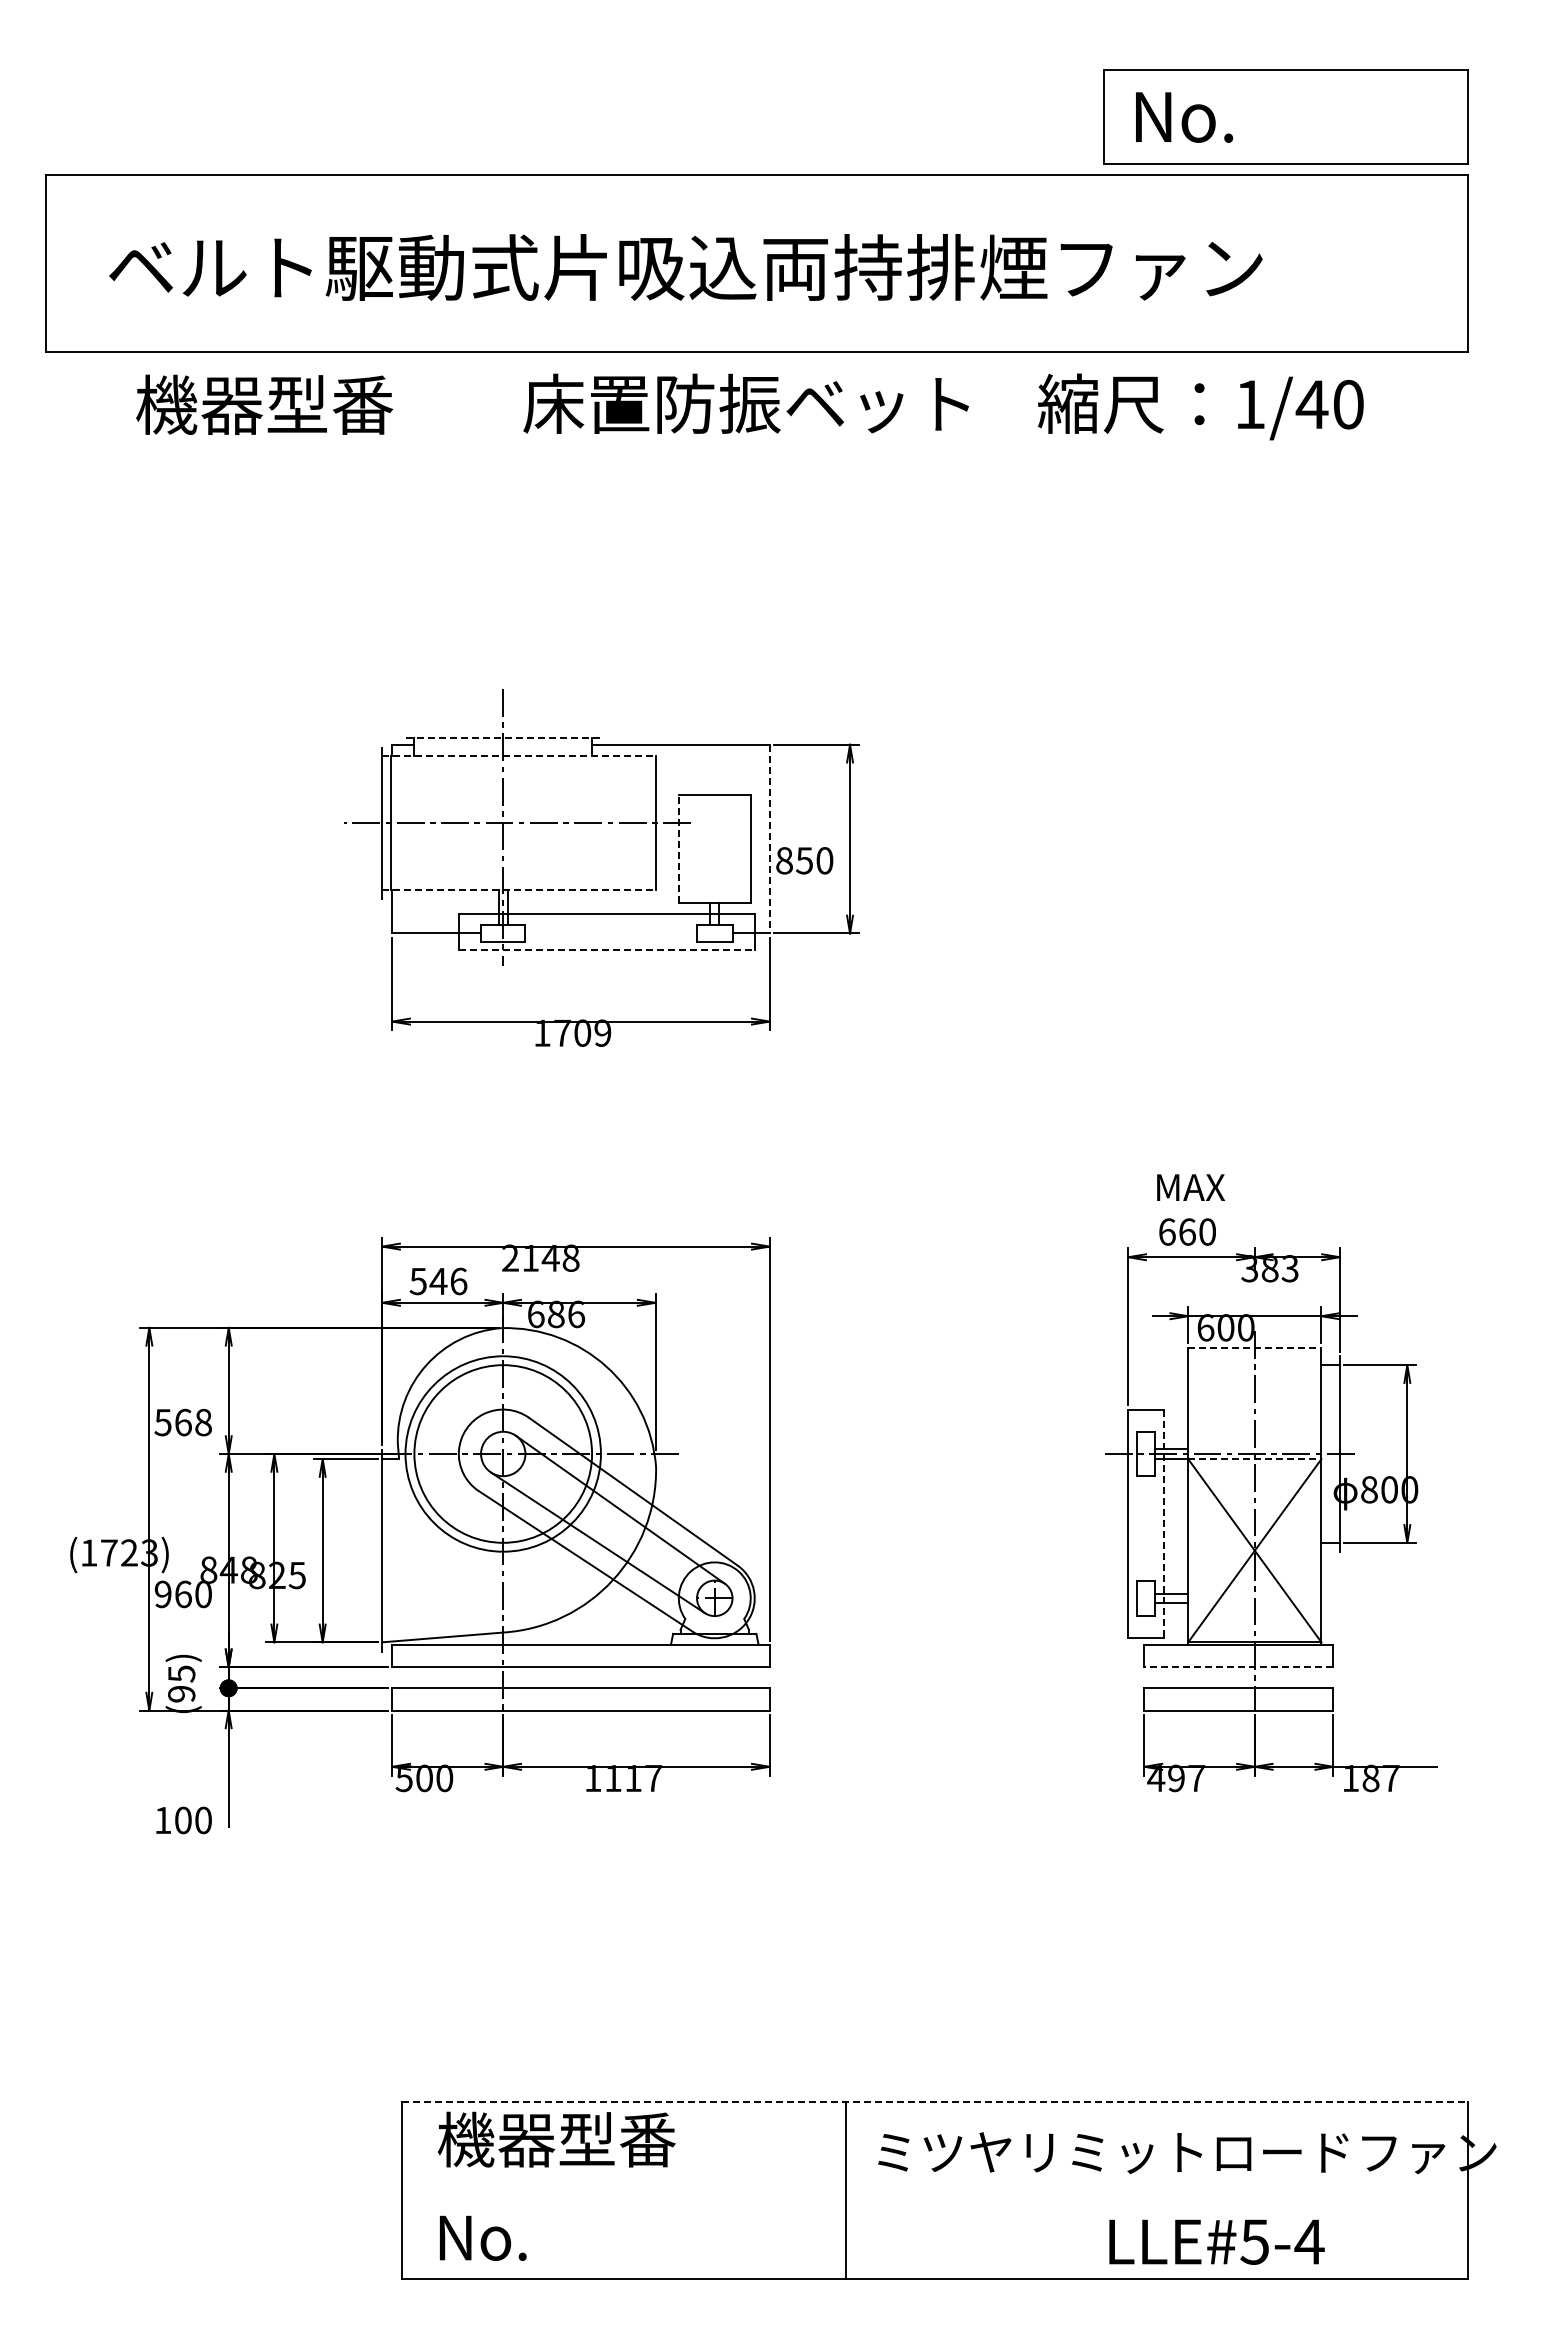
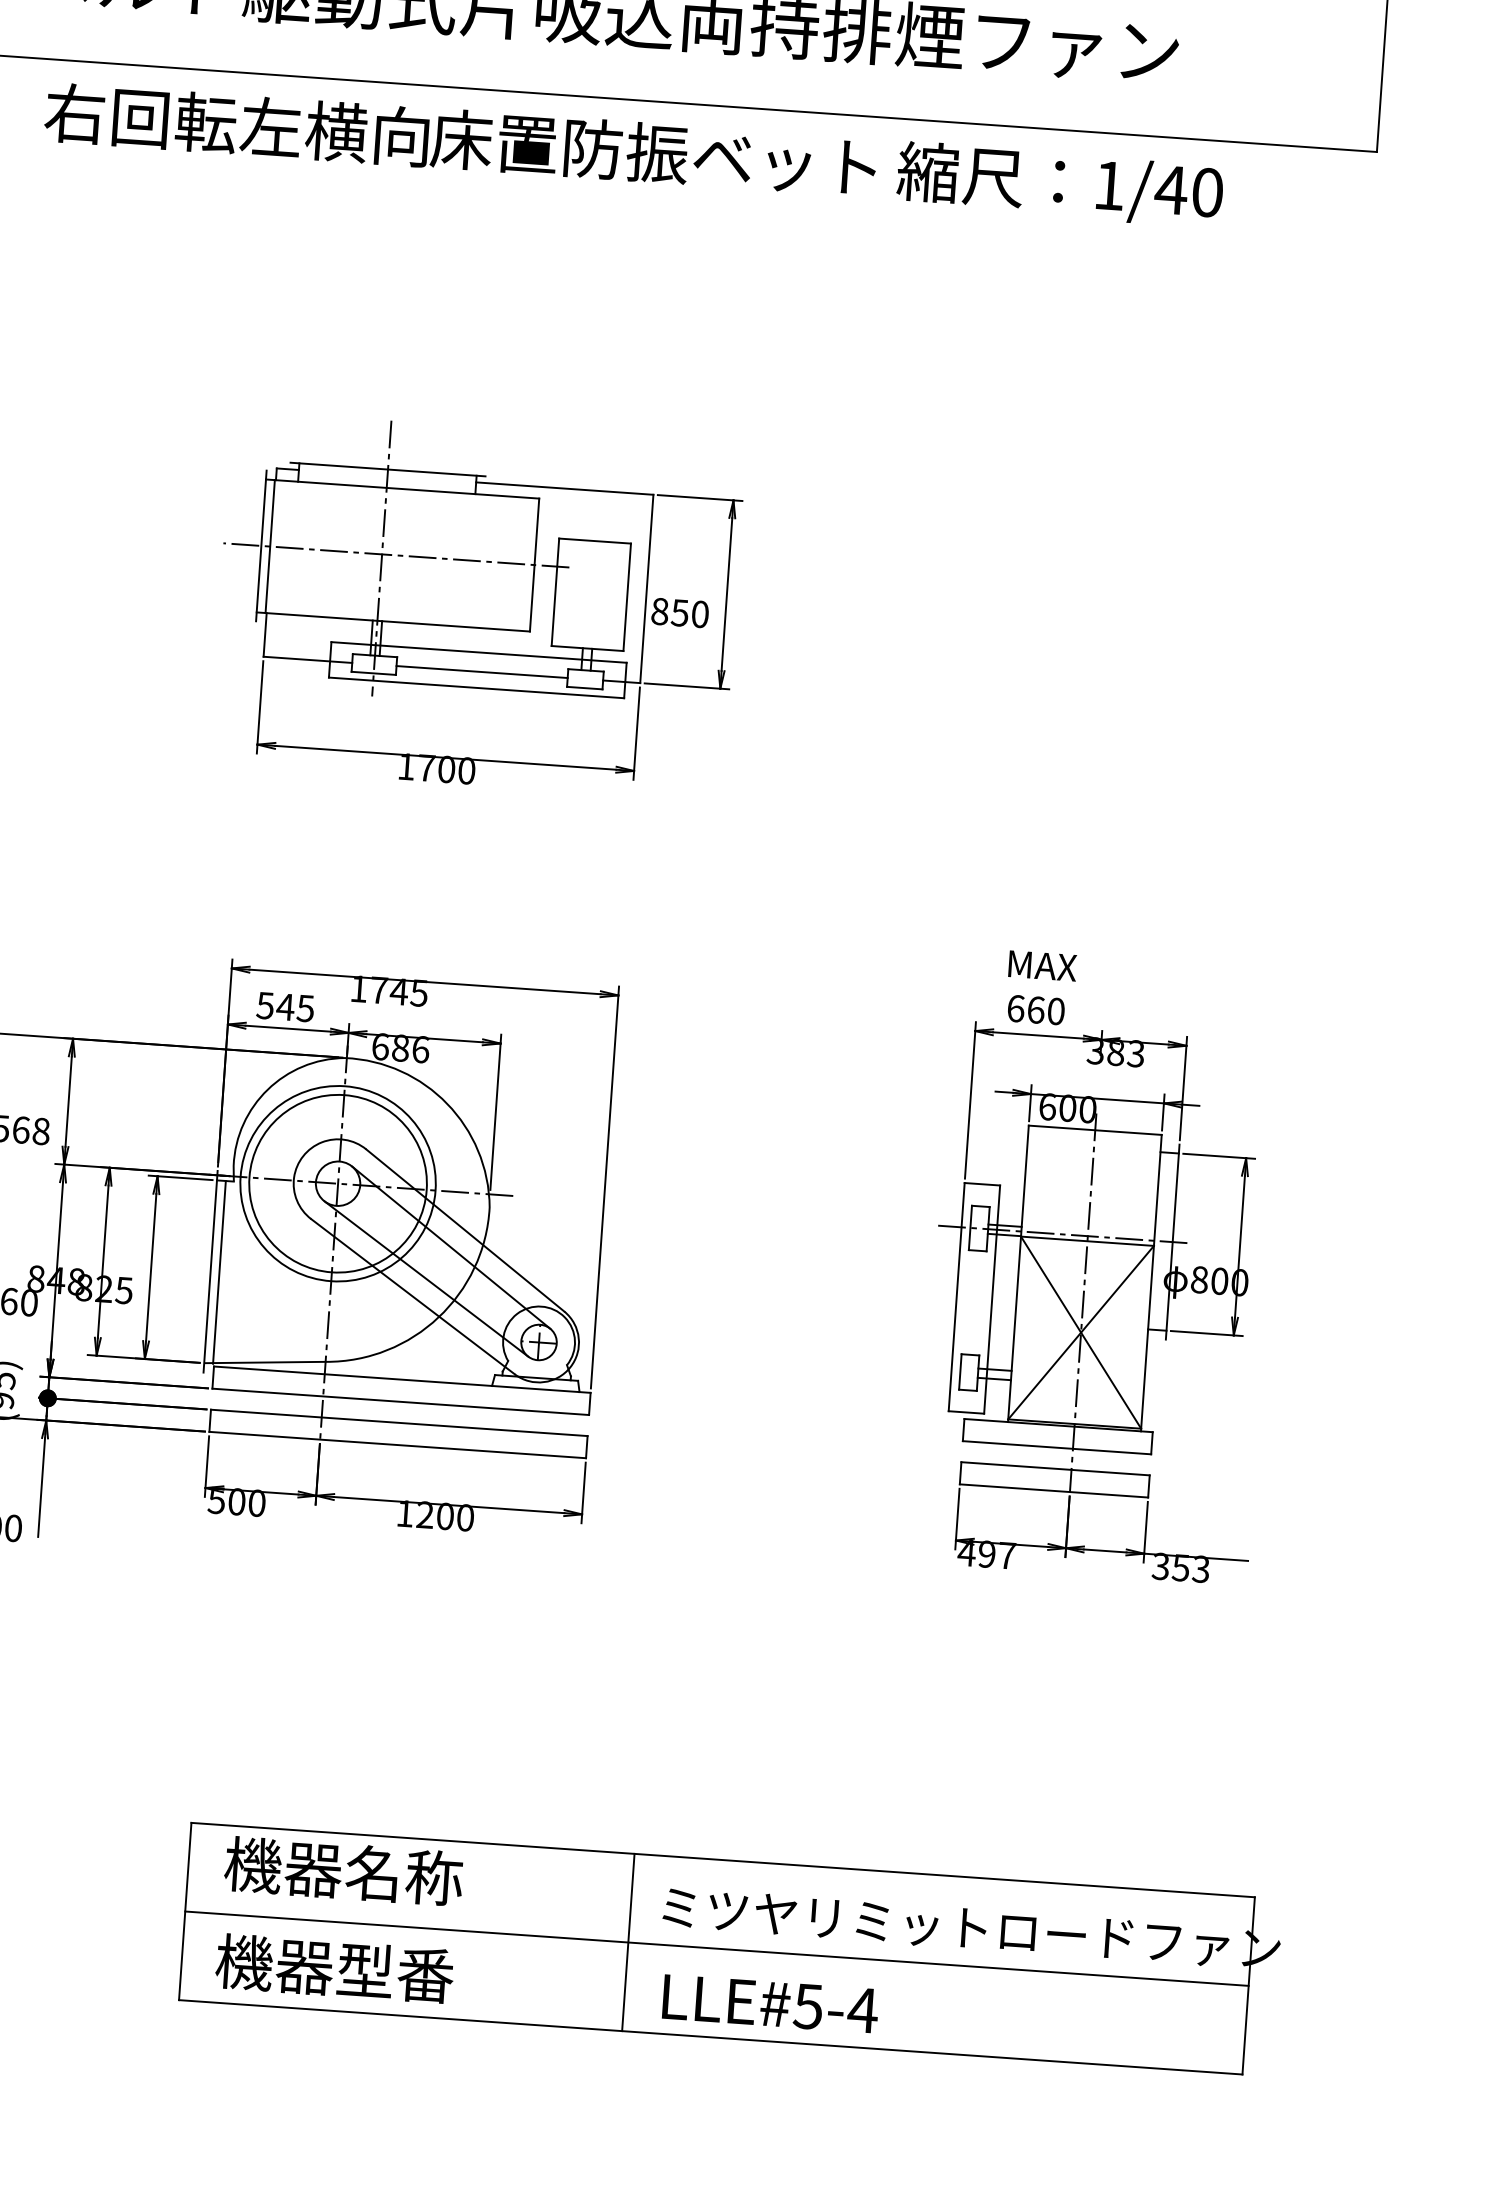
text: (328, 404) -> (236, 124), 機器型番 -> 右回転左横向
text: (1200, 406) -> (1059, 184), moved
line: (503, 738) -> (388, 470), dashed -> solid
line: (519, 756) -> (402, 489), dashed -> solid
line: (769, 839) -> (646, 589), dashed -> solid
line: (678, 848) -> (555, 591), dashed -> solid
line: (519, 889) -> (393, 621), dashed -> solid
line: (611, 933) -> (482, 672), added
line: (606, 949) -> (476, 687), dashed -> solid
text: (602, 1032) -> (466, 770), 1709 -> 1700
text: (540, 1257) -> (388, 990), 2148 -> 1745
text: (458, 1281) -> (305, 1008), 546 -> 545
line: (1254, 1347) -> (1094, 1129), dashed -> solid
line: (1254, 1459) -> (1087, 1241), dashed -> solid
line: (1163, 1524) -> (991, 1300), dashed -> solid
line: (391, 1550) -> (219, 1272), added
line: (1238, 1667) -> (1056, 1448), dashed -> solid
text: (633, 1778) -> (445, 1516), 1117 -> 1200
text: (1370, 1778) -> (1180, 1567), 187 -> 353
line: (935, 2101) -> (724, 1859), dashed -> solid
text: (617, 2139) -> (404, 1875), 機器型番 -> 機器名称
line: (934, 2190) -> (716, 1948), added
text: (554, 2237) -> (334, 1968), No. -> 機器型番
text: (1216, 2241) -> (770, 2003), moved

